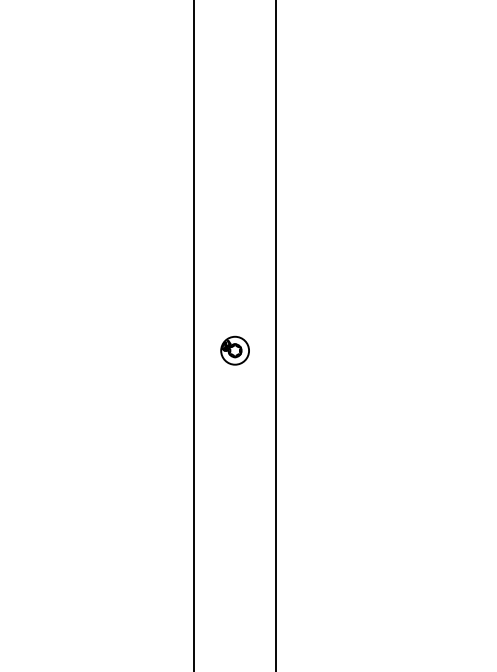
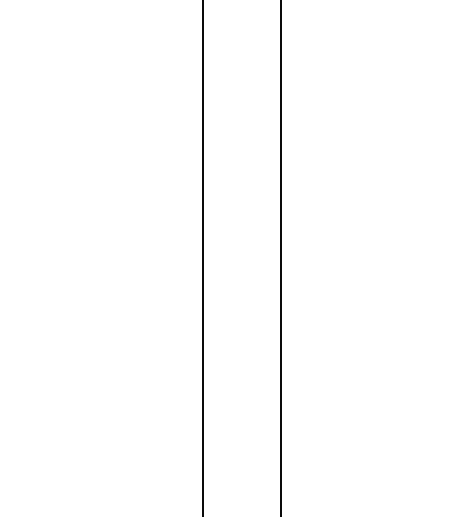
part: (234, 350) -> (241, 199), removed

